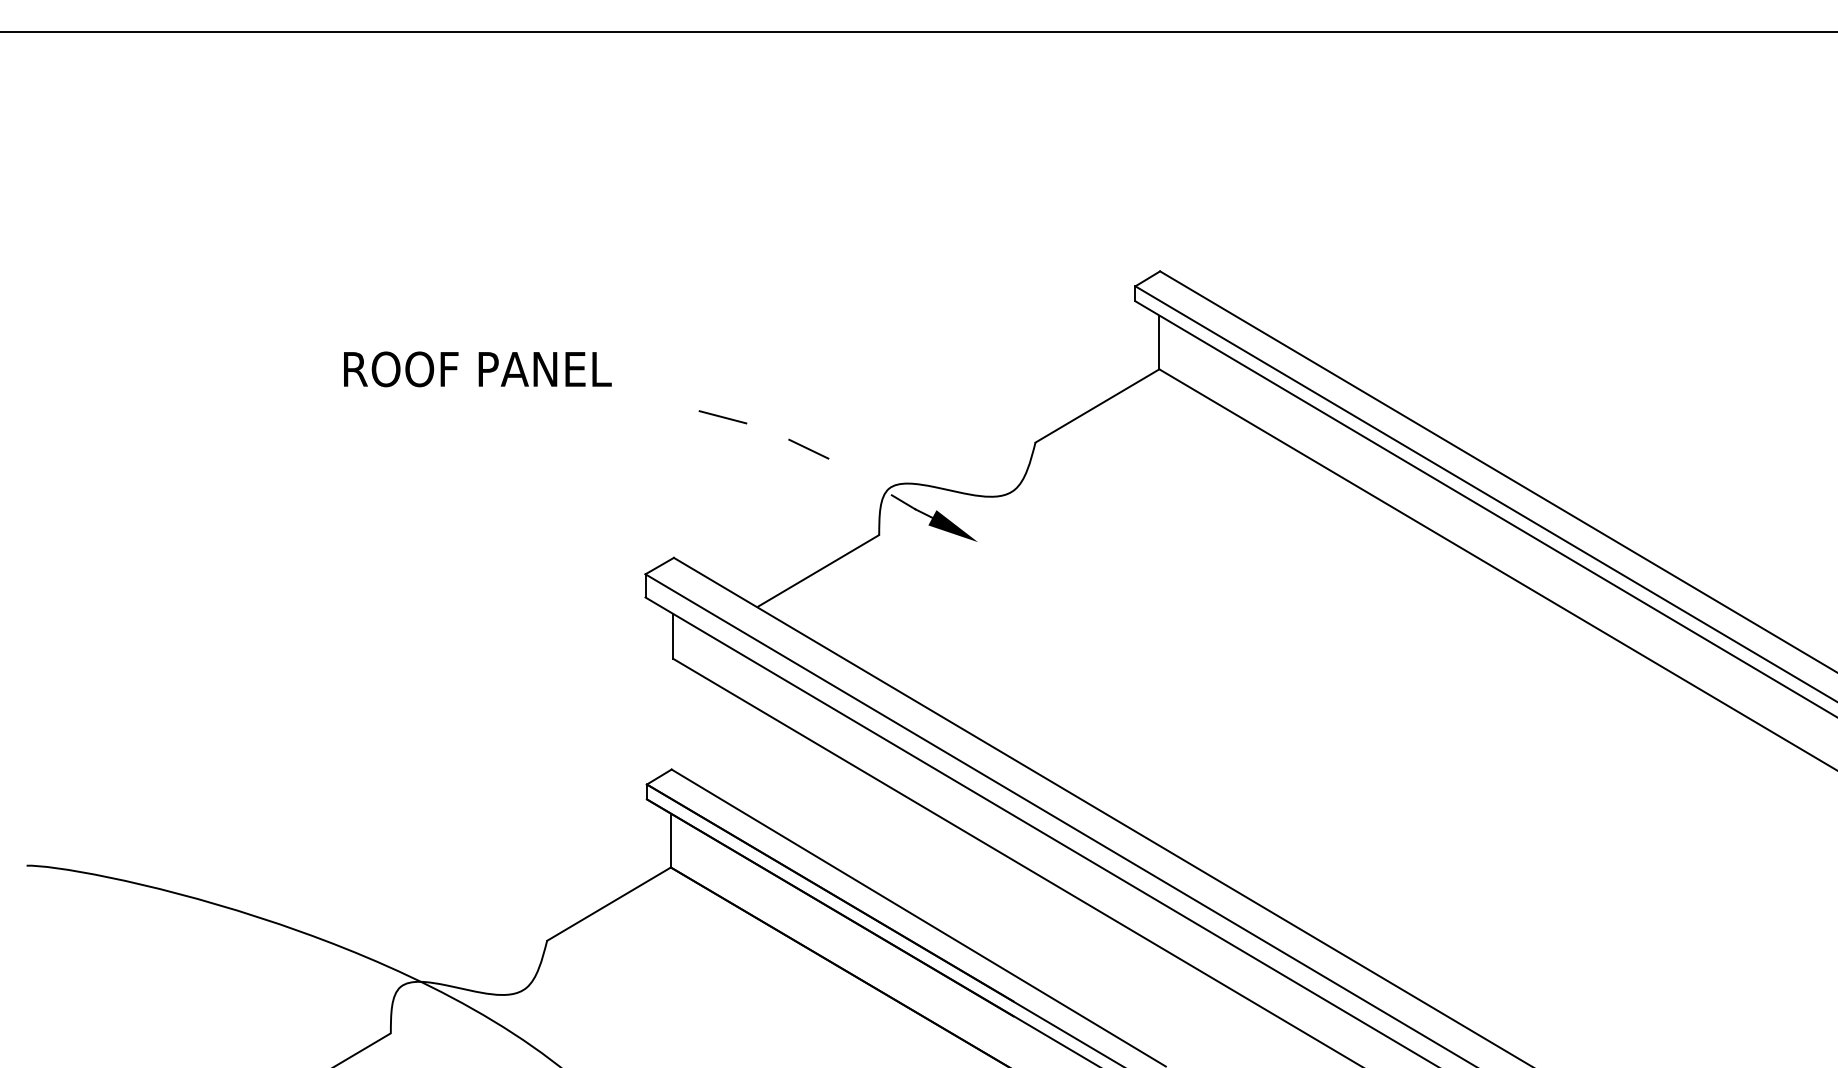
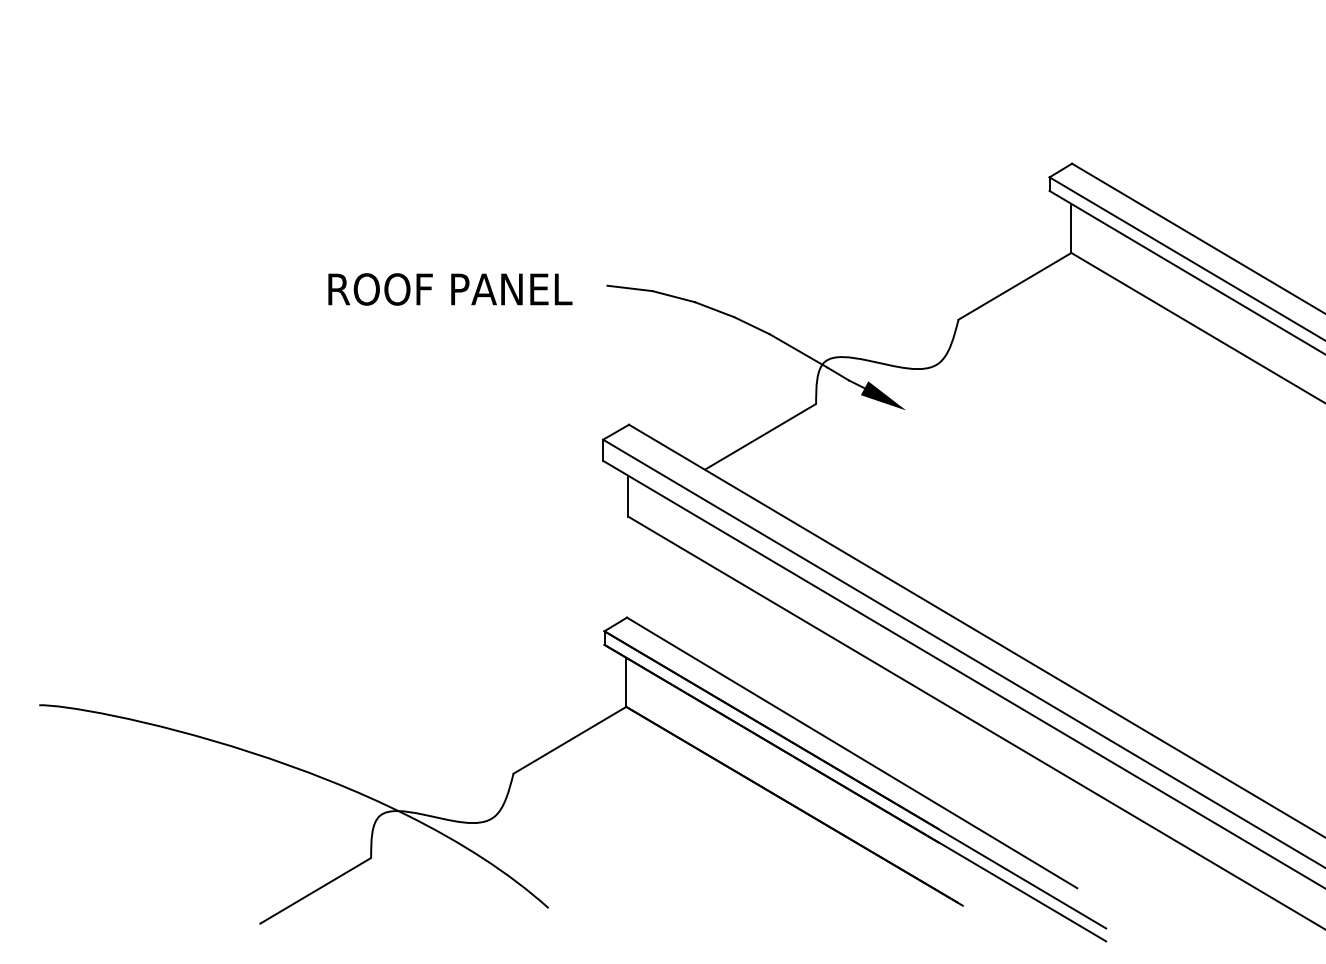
text: (477, 369) -> (450, 289), moved
line: (674, 408) -> (629, 288), added
line: (767, 431) -> (714, 309), added
line: (859, 476) -> (798, 350), added

